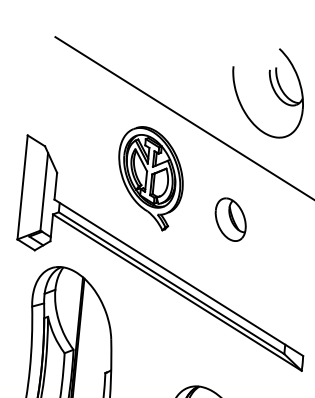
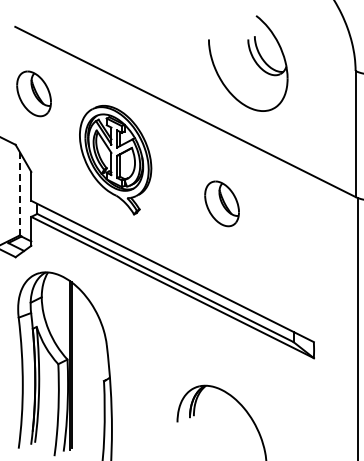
part: (66, 100) -> (33, 93), added
part: (150, 178) -> (115, 160), moved
line: (44, 191) -> (19, 193), solid -> dashed

